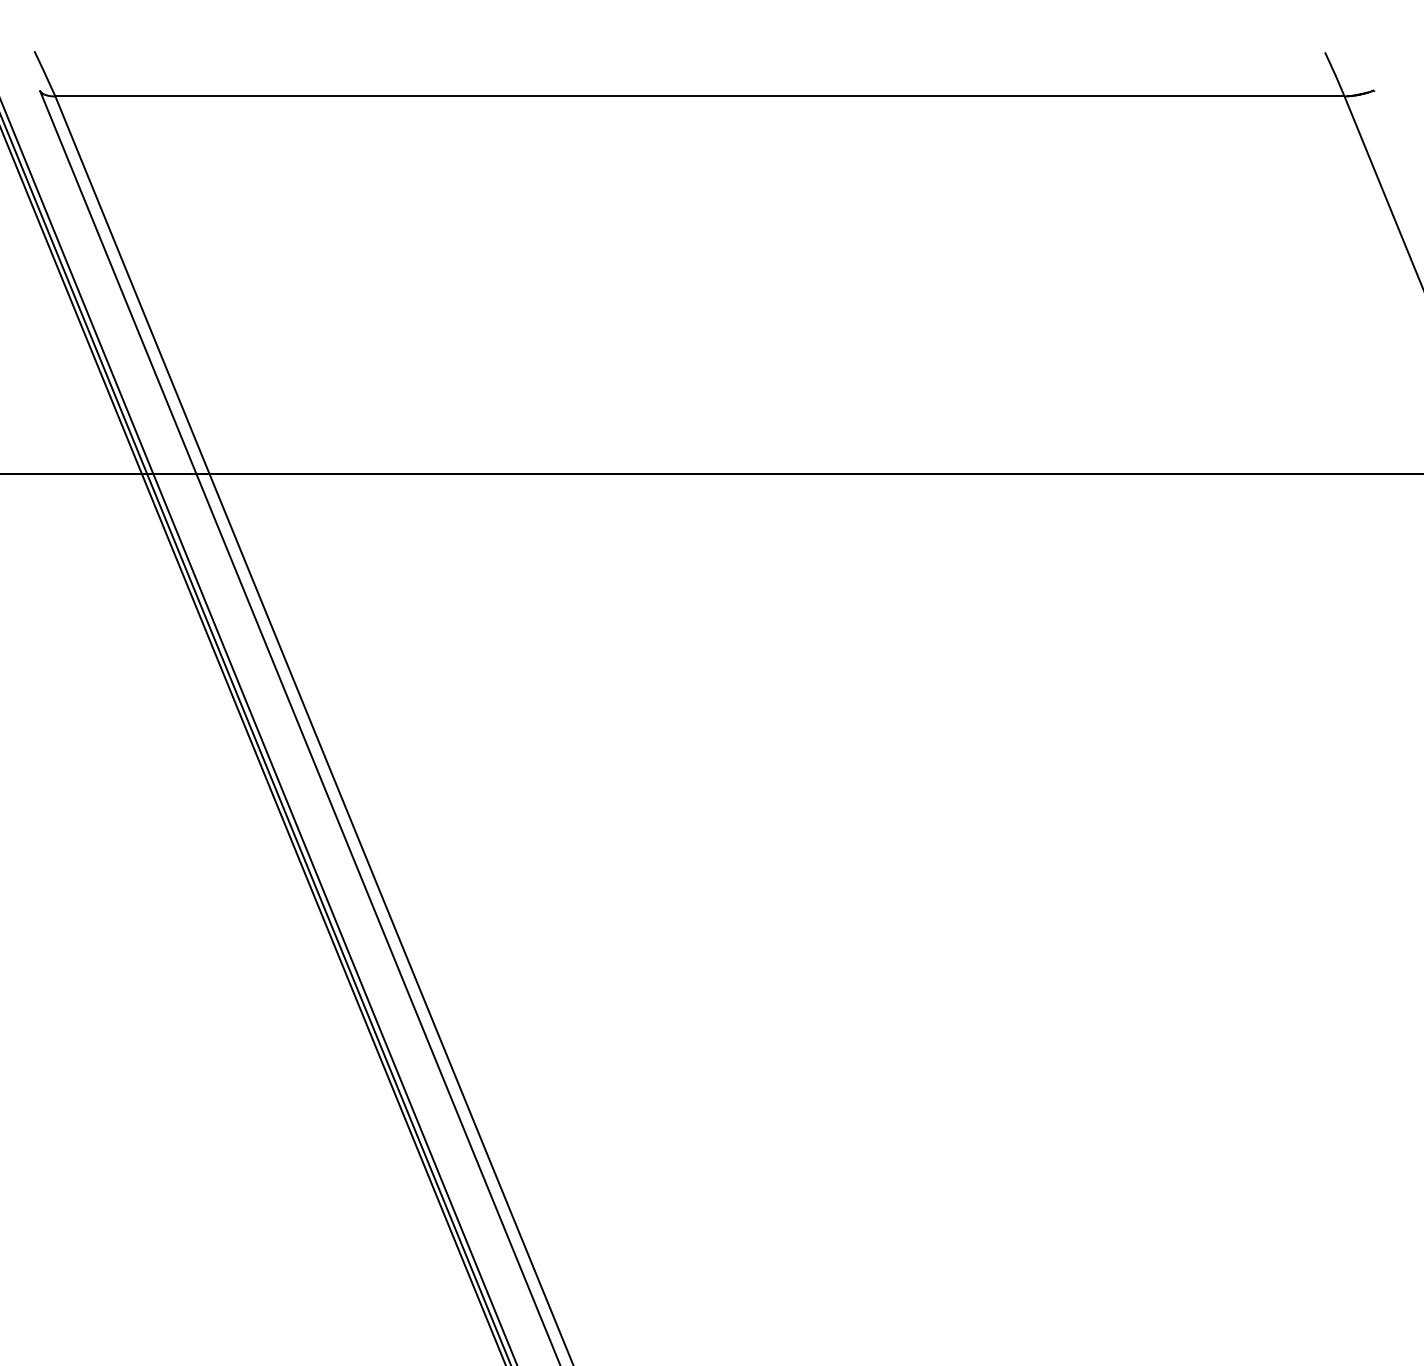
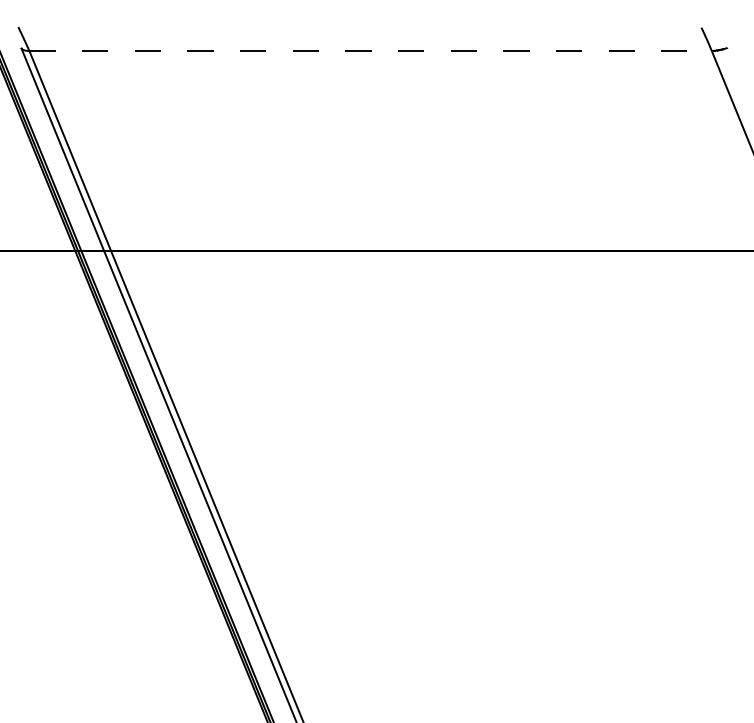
line: (701, 97) -> (371, 51), solid -> dashed

